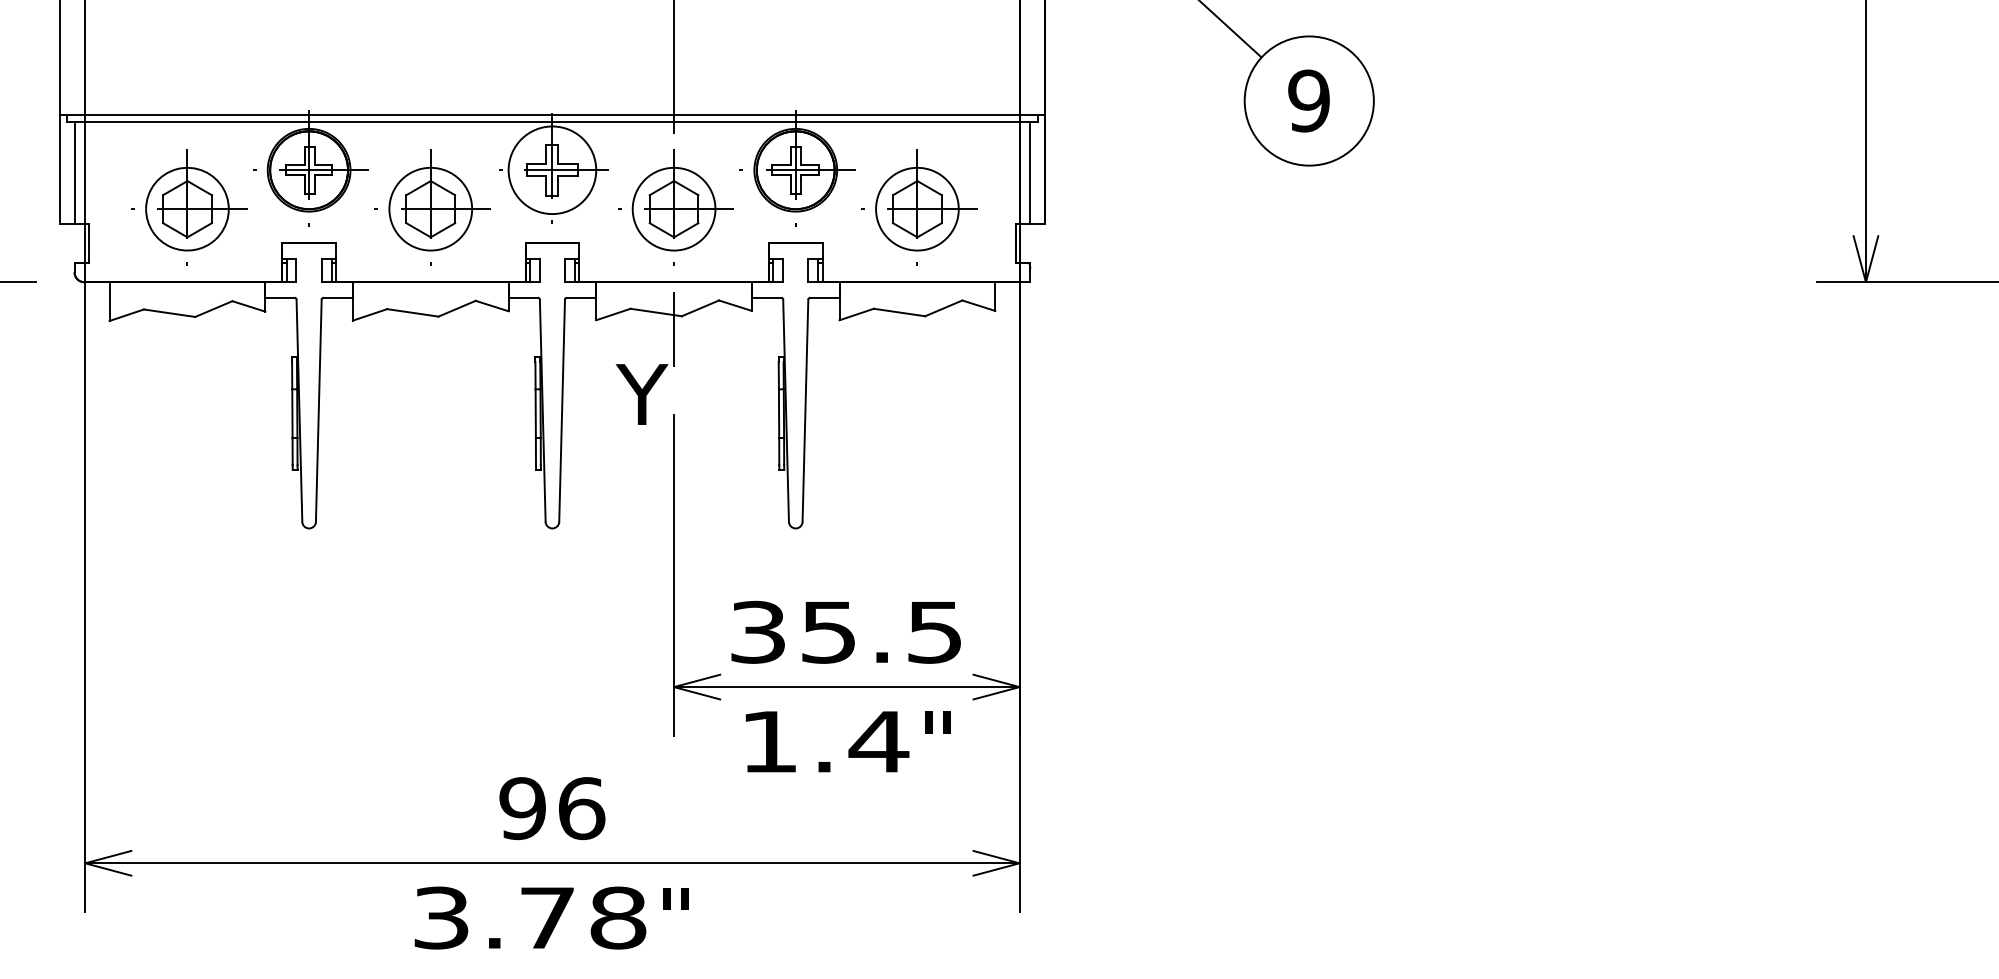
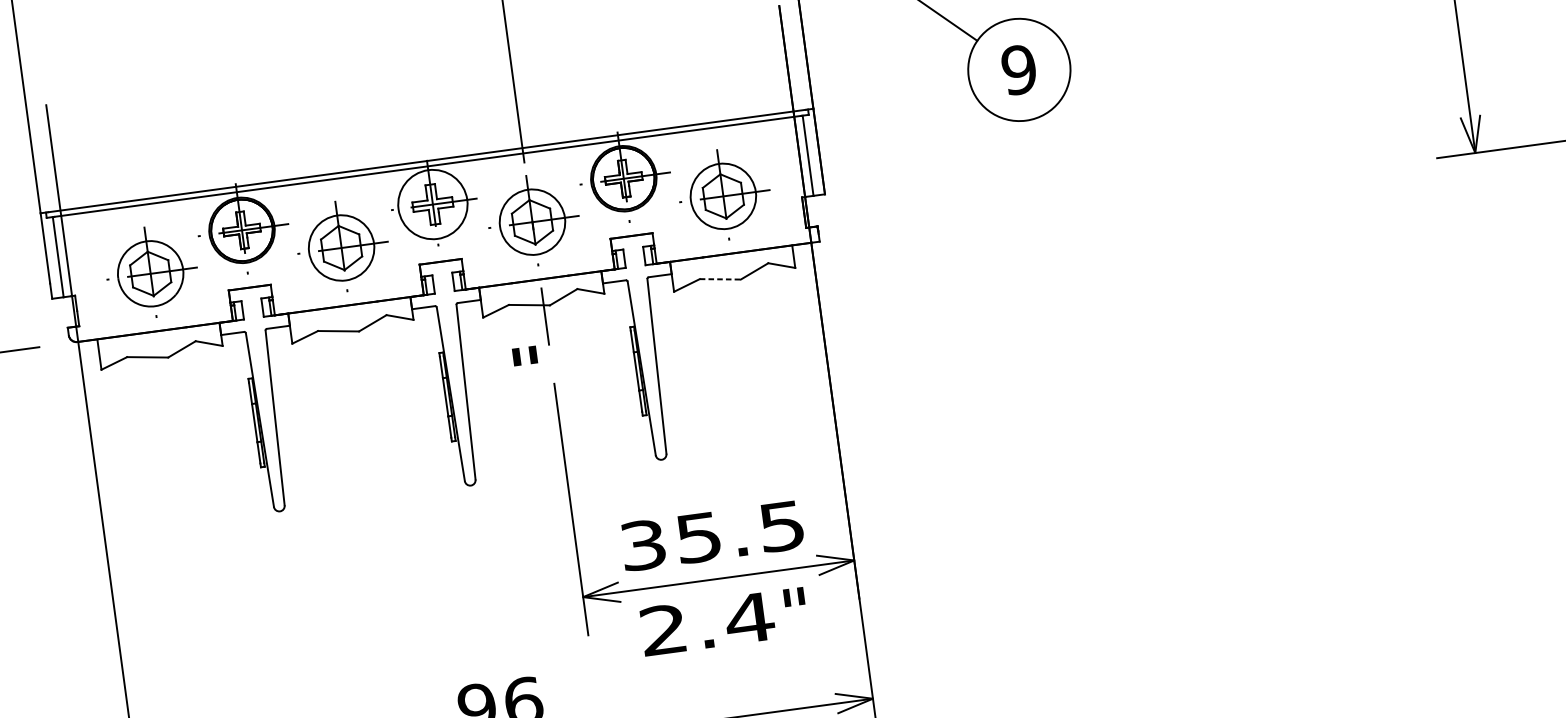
line: (899, 312) -> (720, 279), solid -> dashed
text: (641, 394) -> (526, 371), Y -> "
text: (768, 741) -> (663, 629), 1.4 -> 2.4

